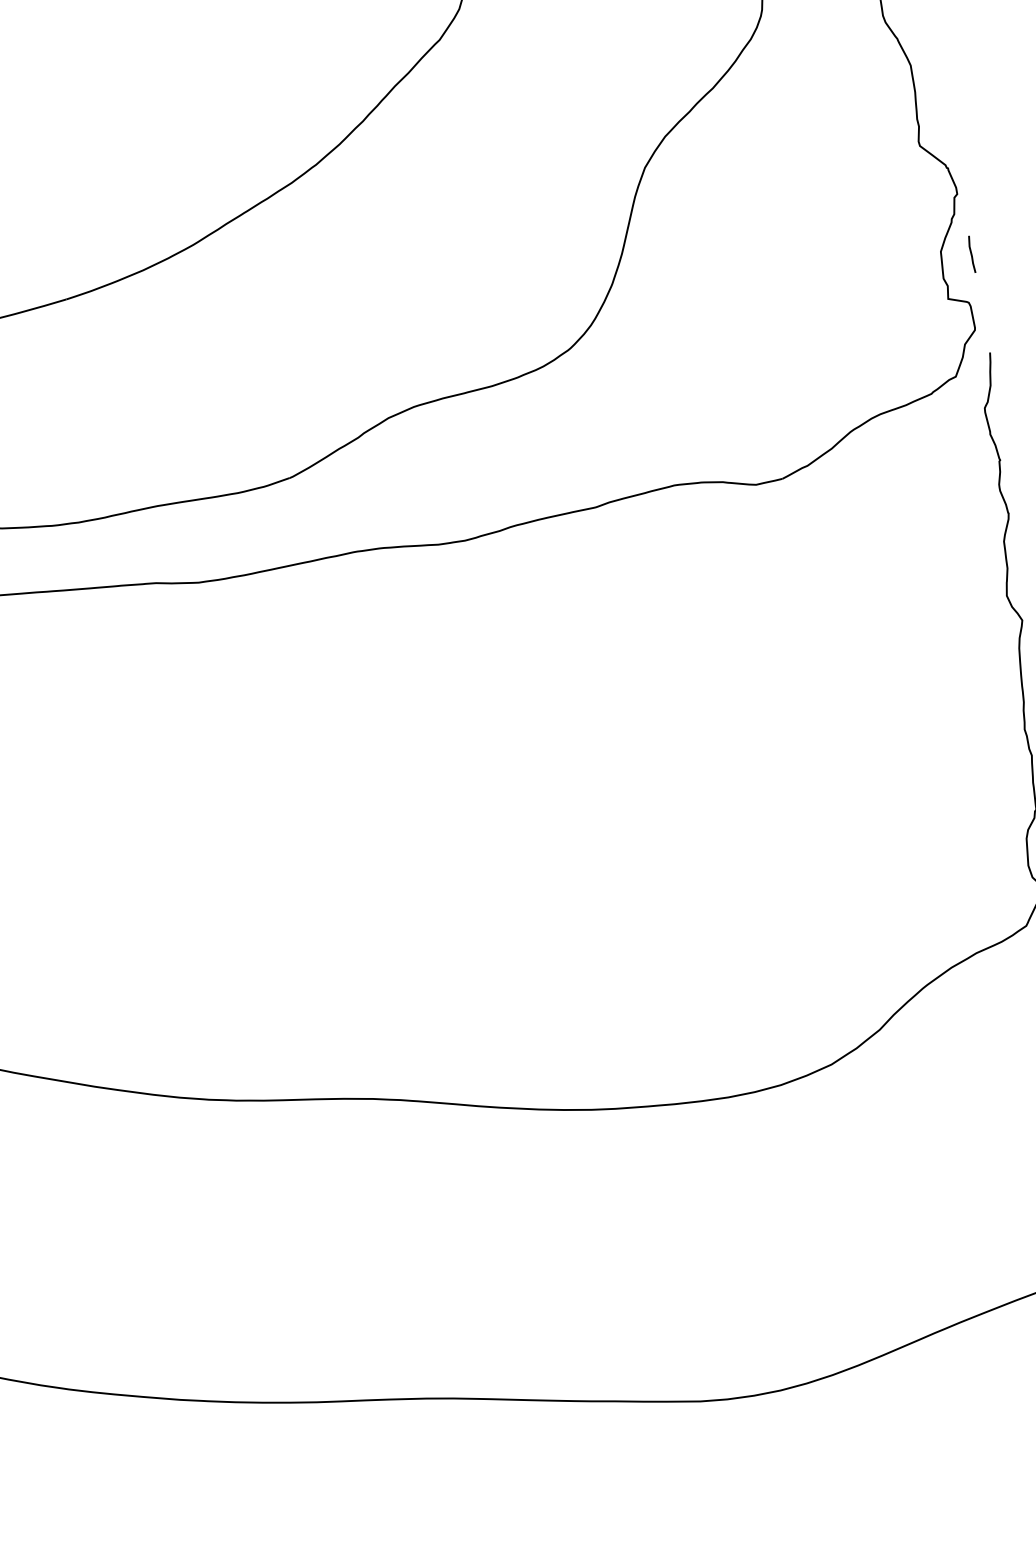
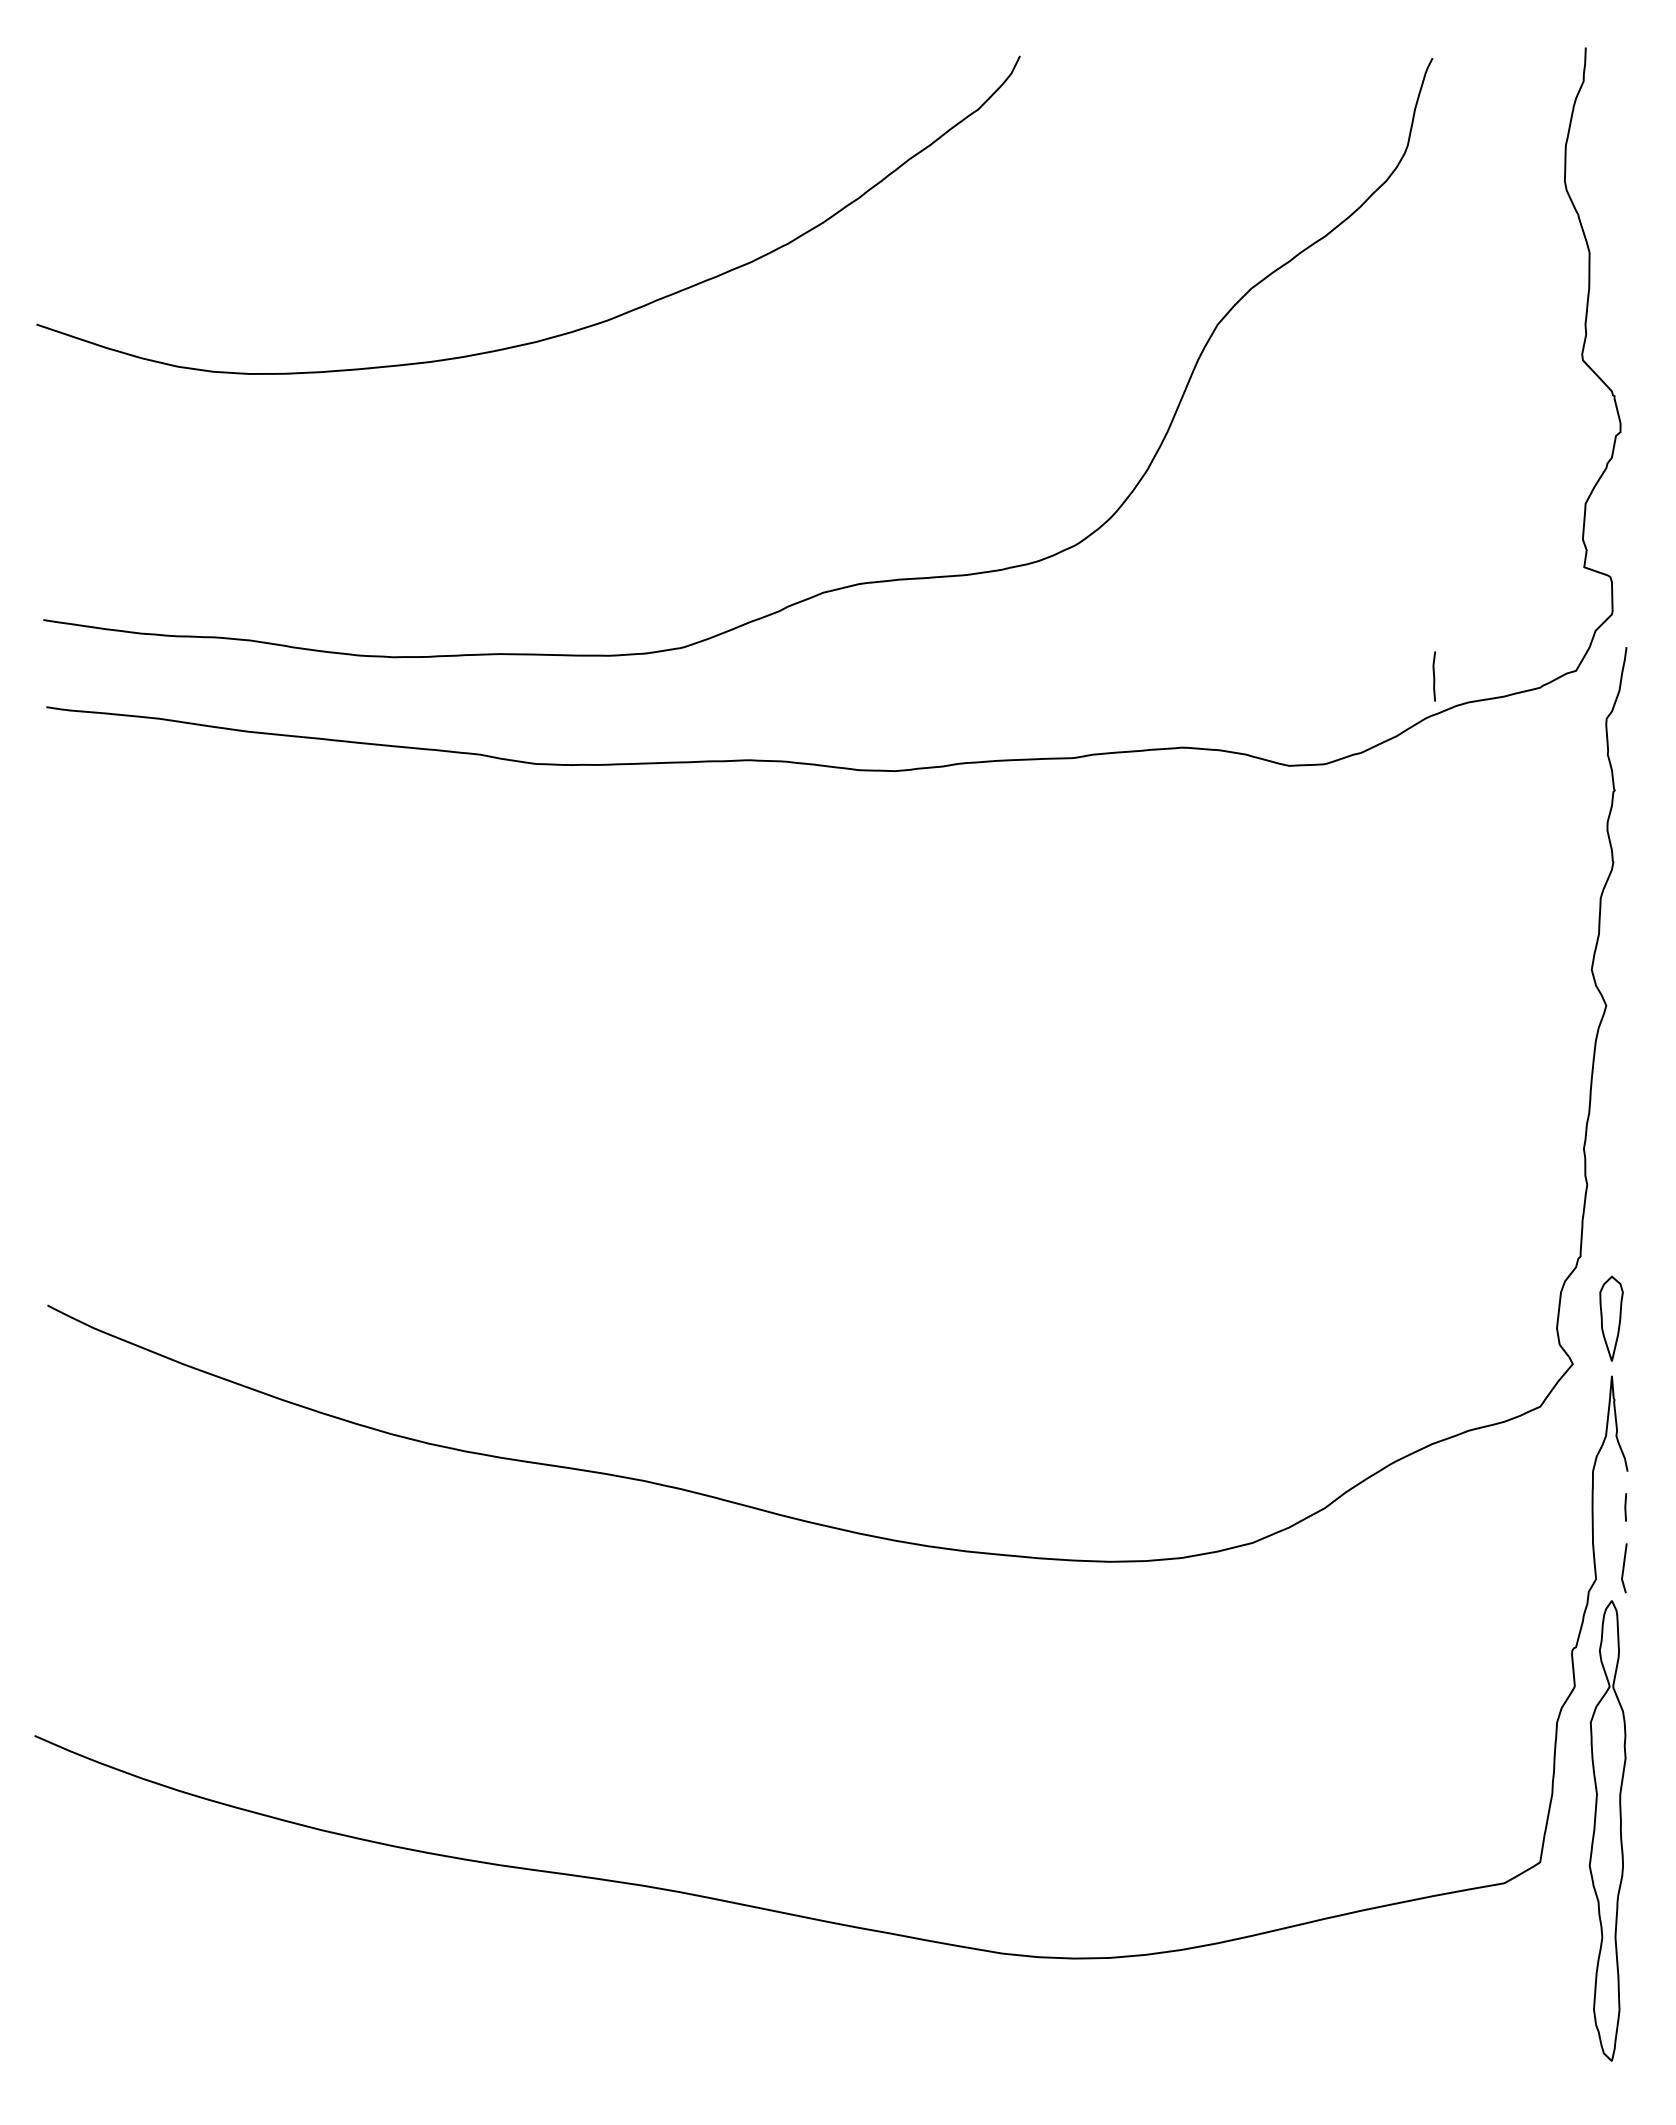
line: (971, 254) -> (1433, 676), moved

